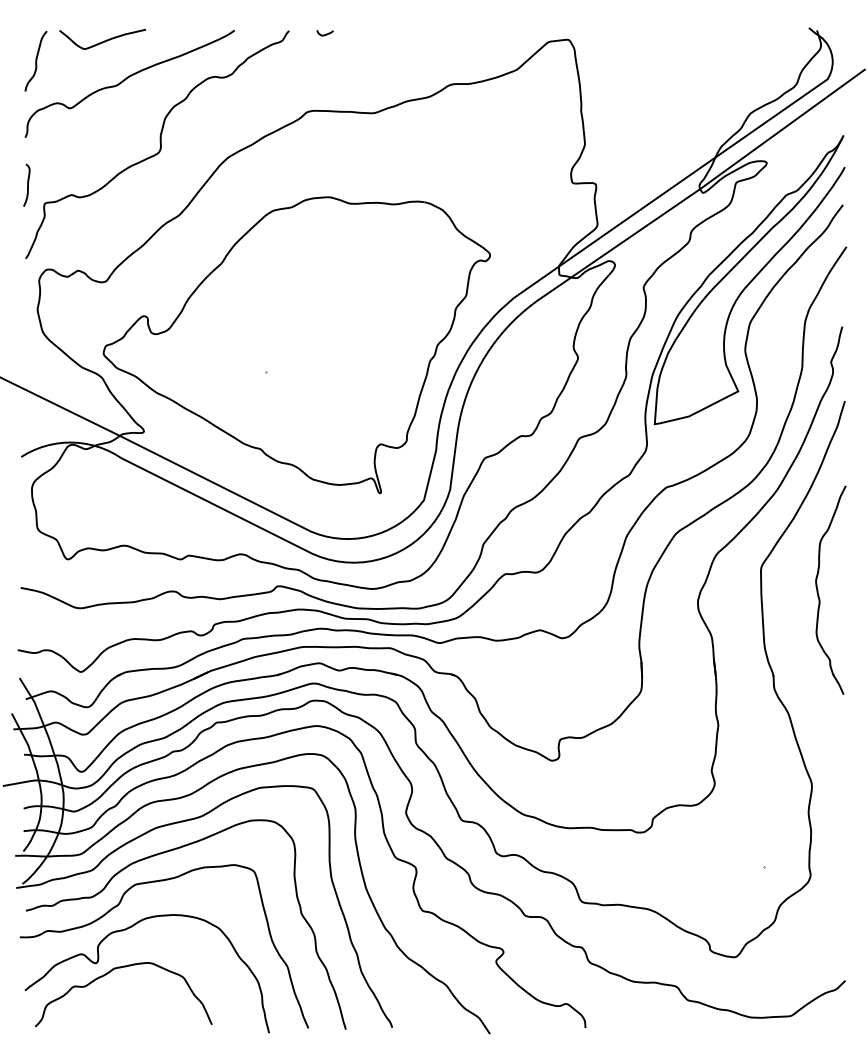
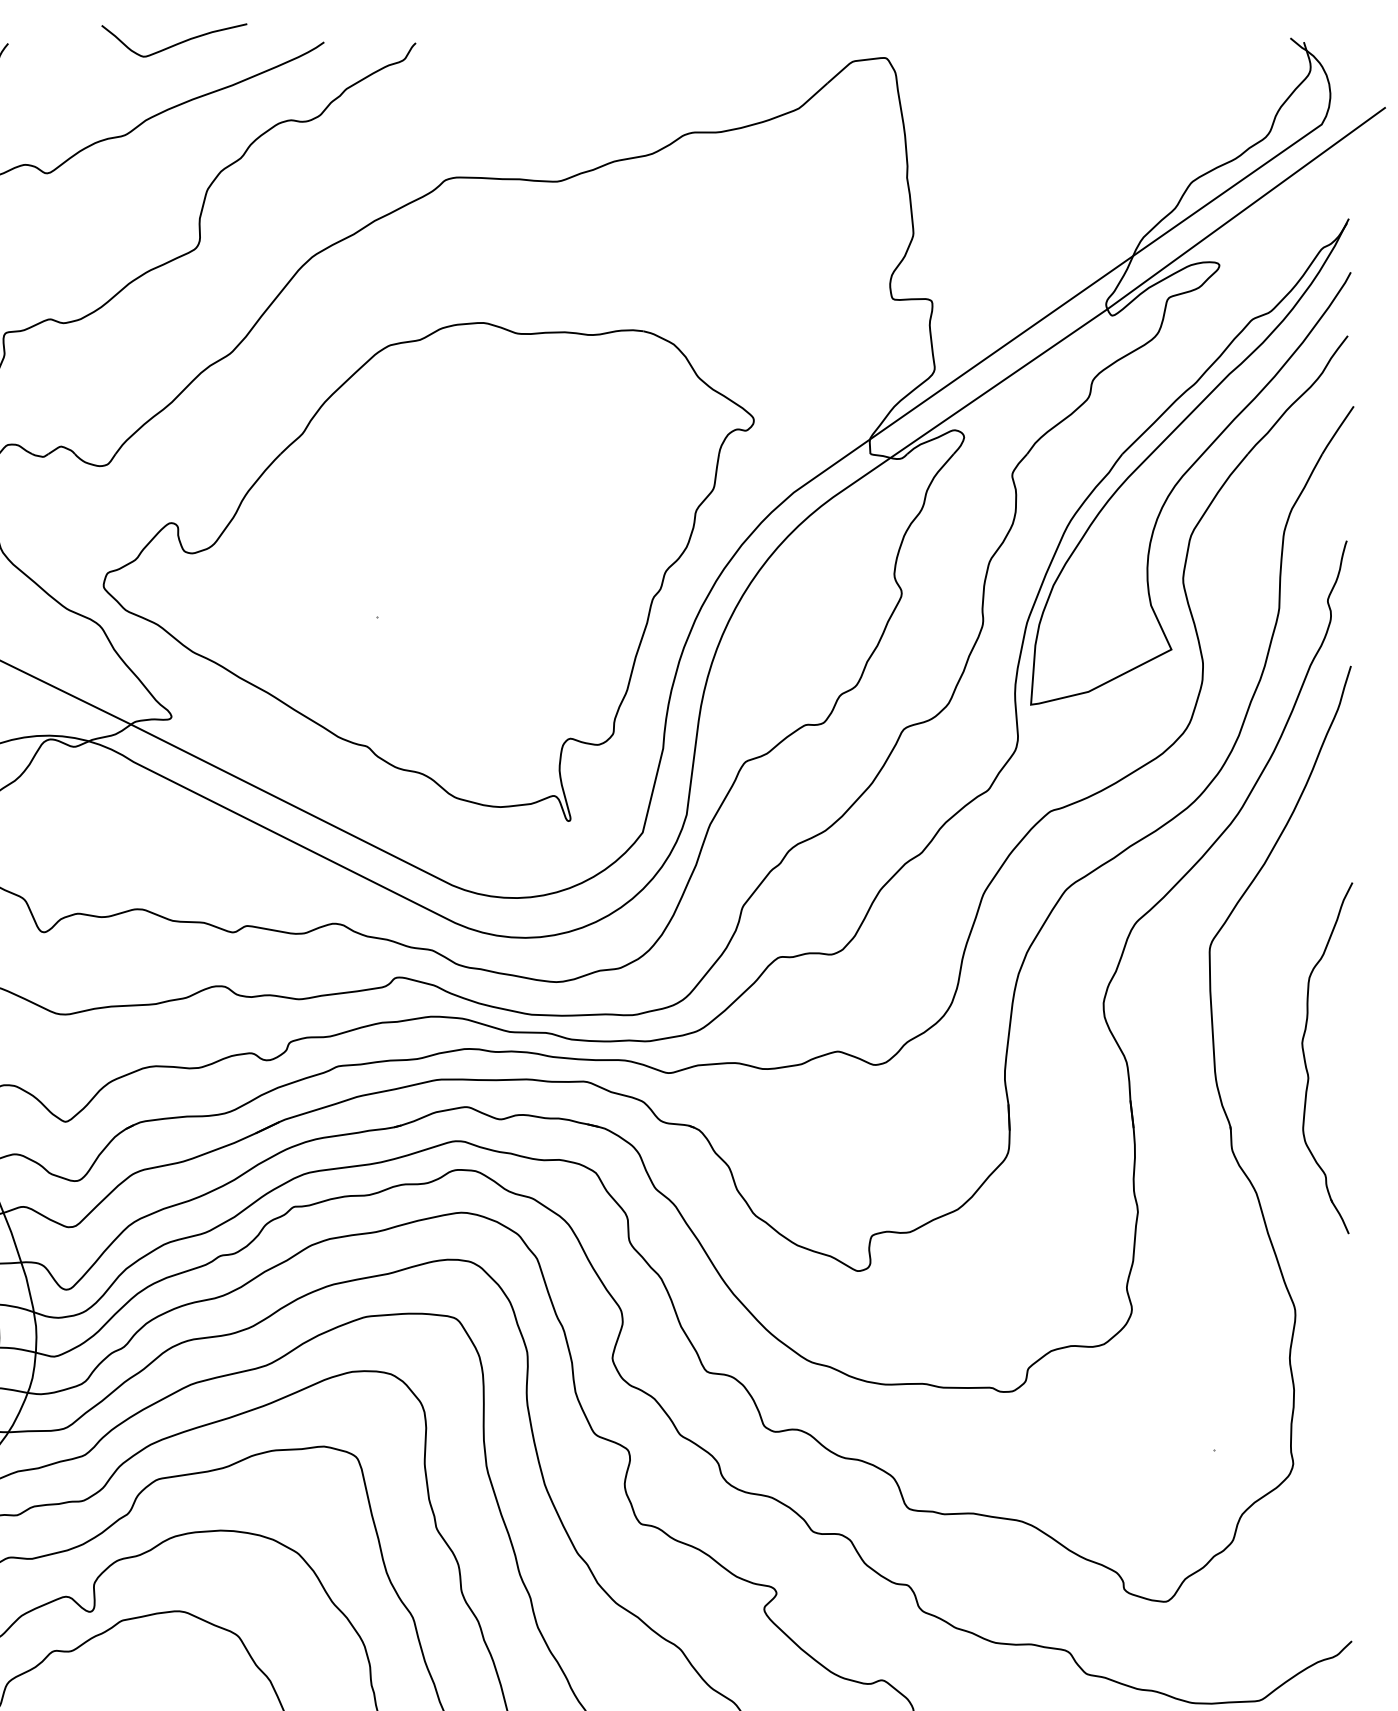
curve: (324, 34) -> (475, 49), removed
curve: (104, 40) -> (177, 42), moved
part: (818, 589) -> (1306, 1056), moved

